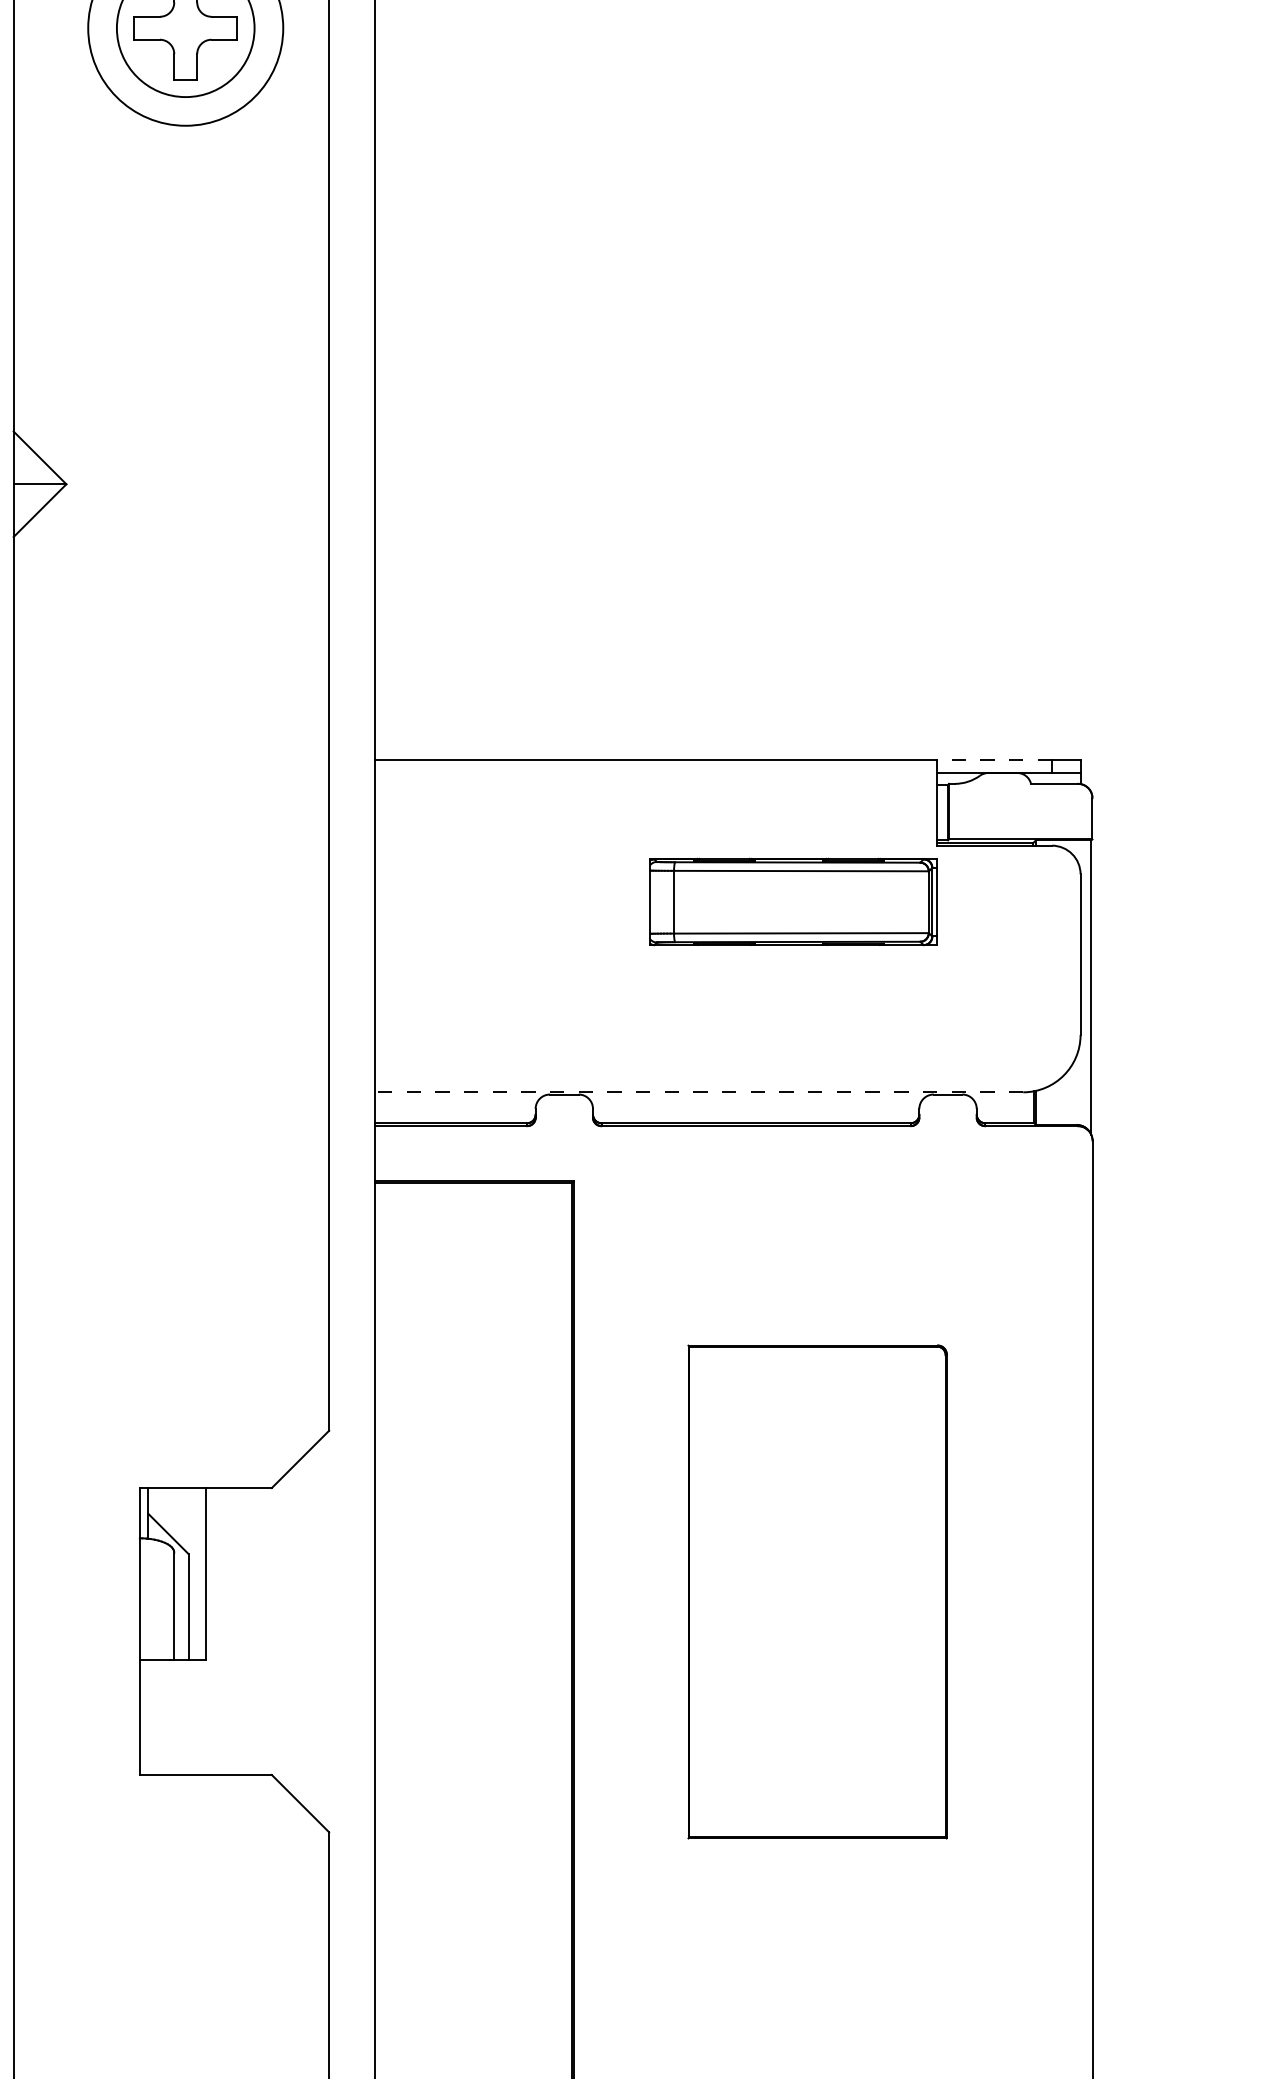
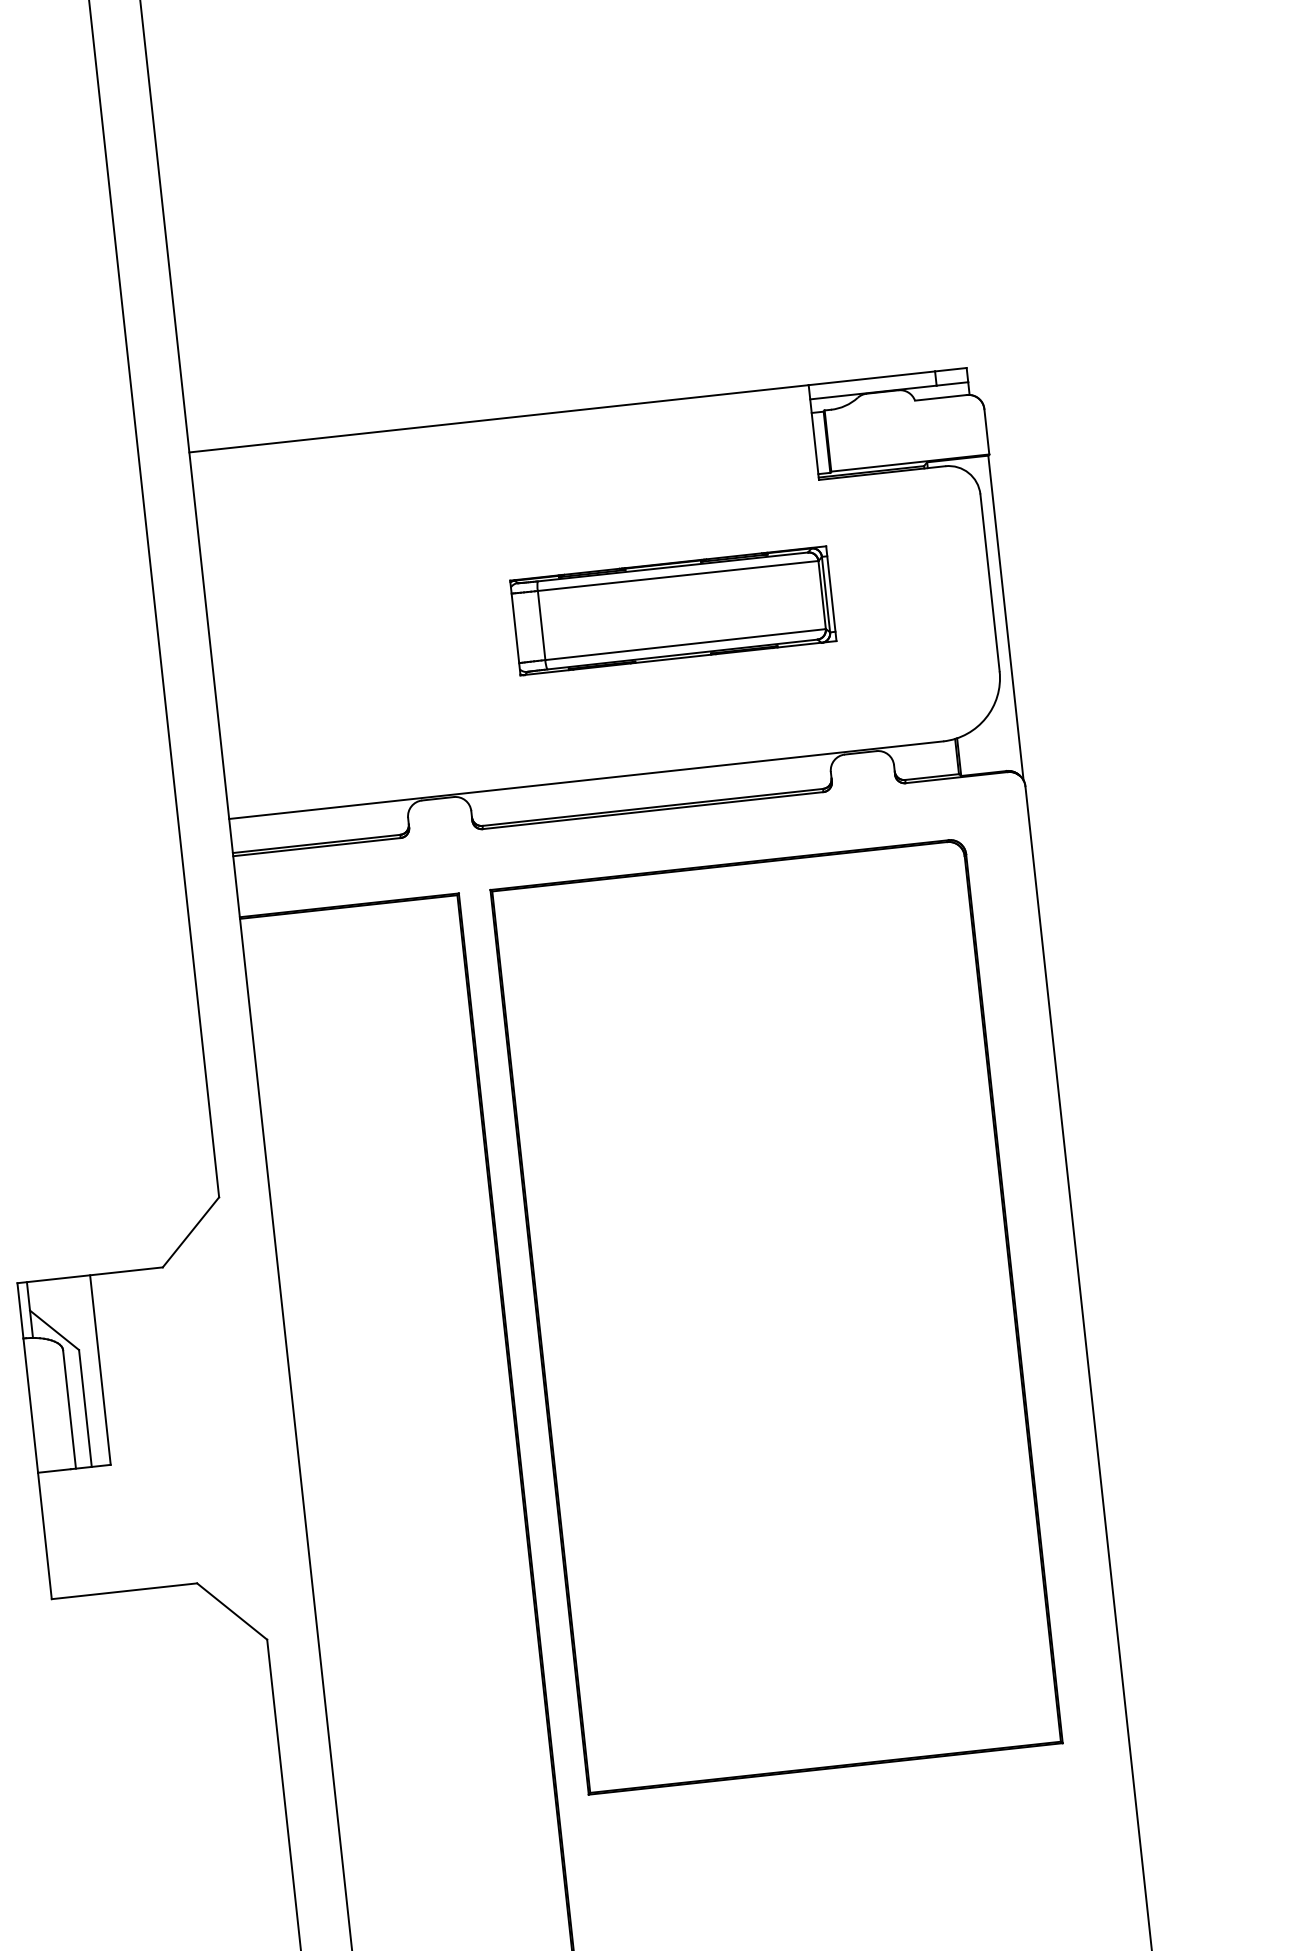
line: (994, 759) -> (871, 378), dashed -> solid
part: (793, 901) -> (673, 610), moved
line: (698, 1092) -> (585, 780), dashed -> solid
part: (817, 1591) -> (776, 1315), size x1.67

